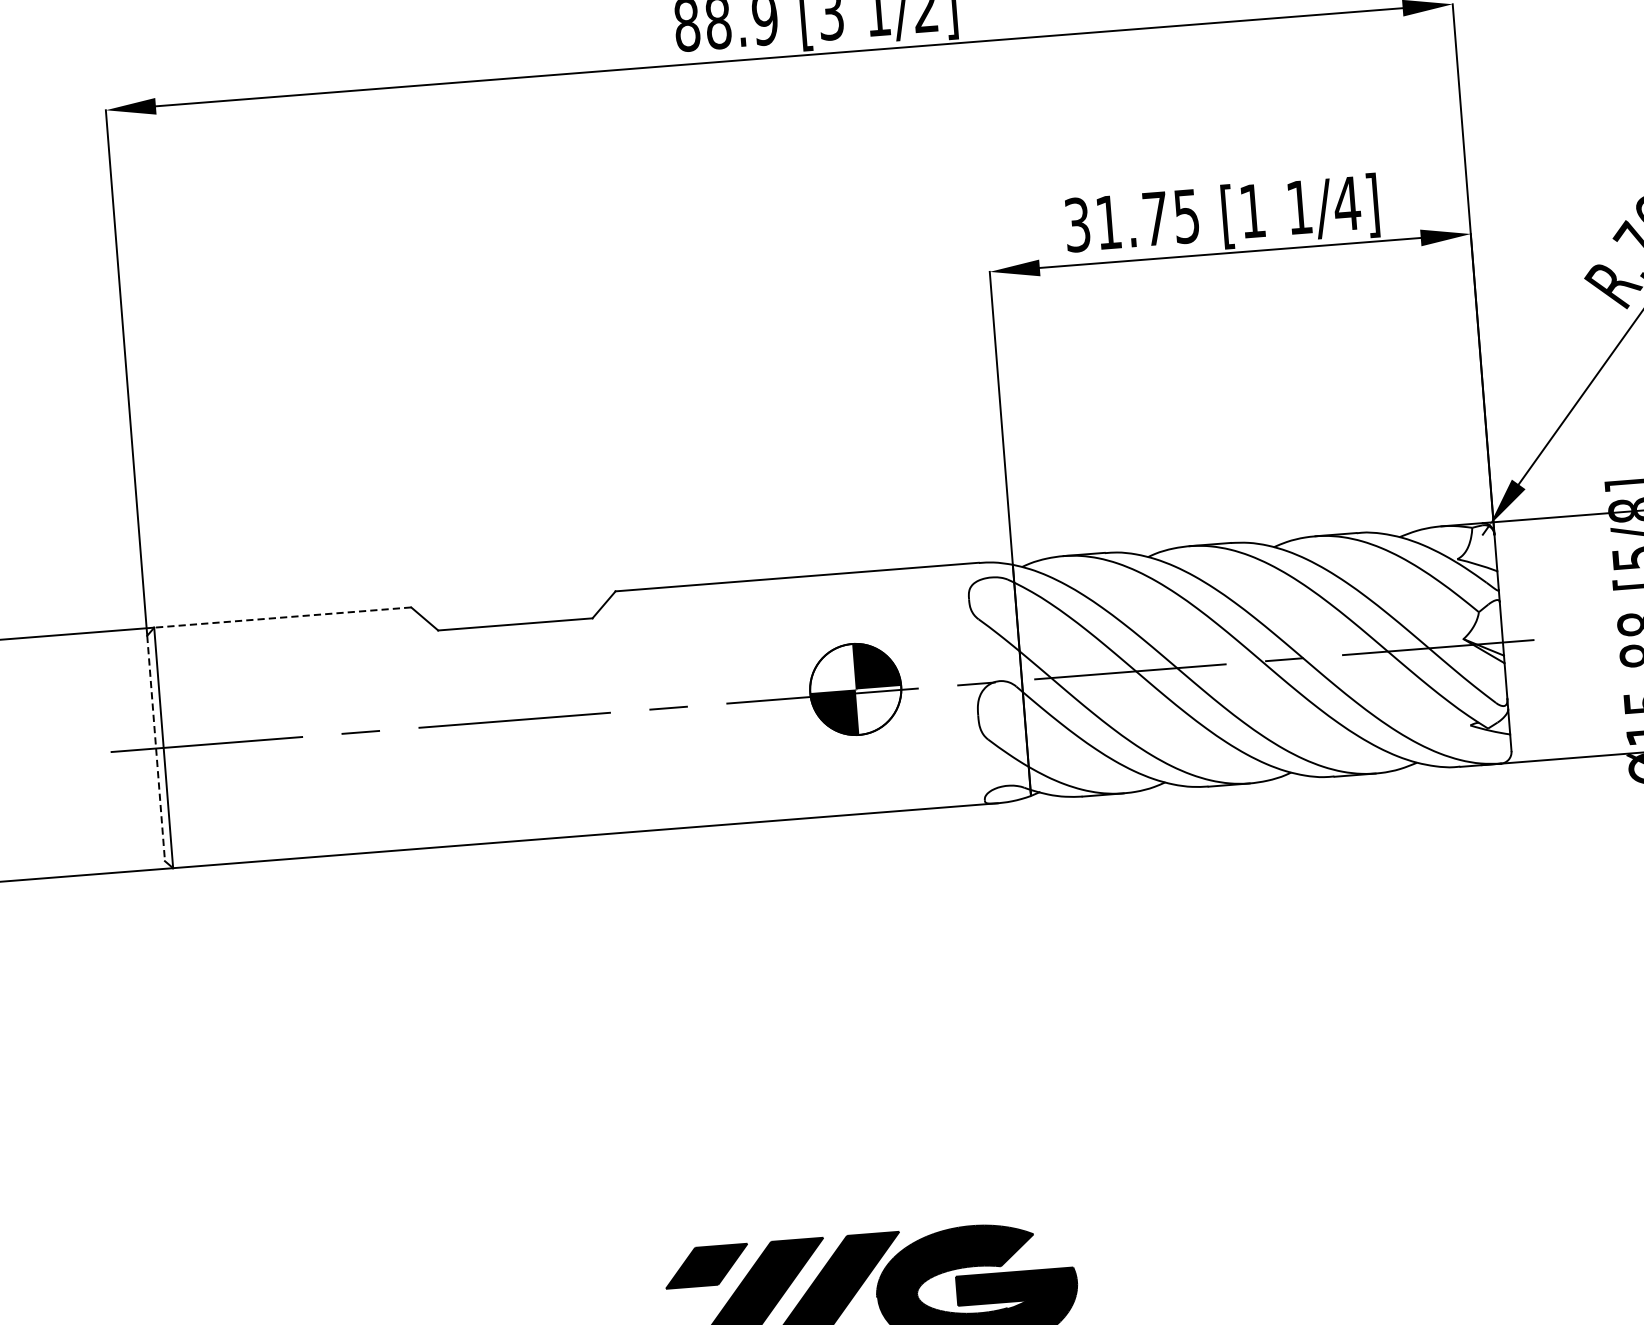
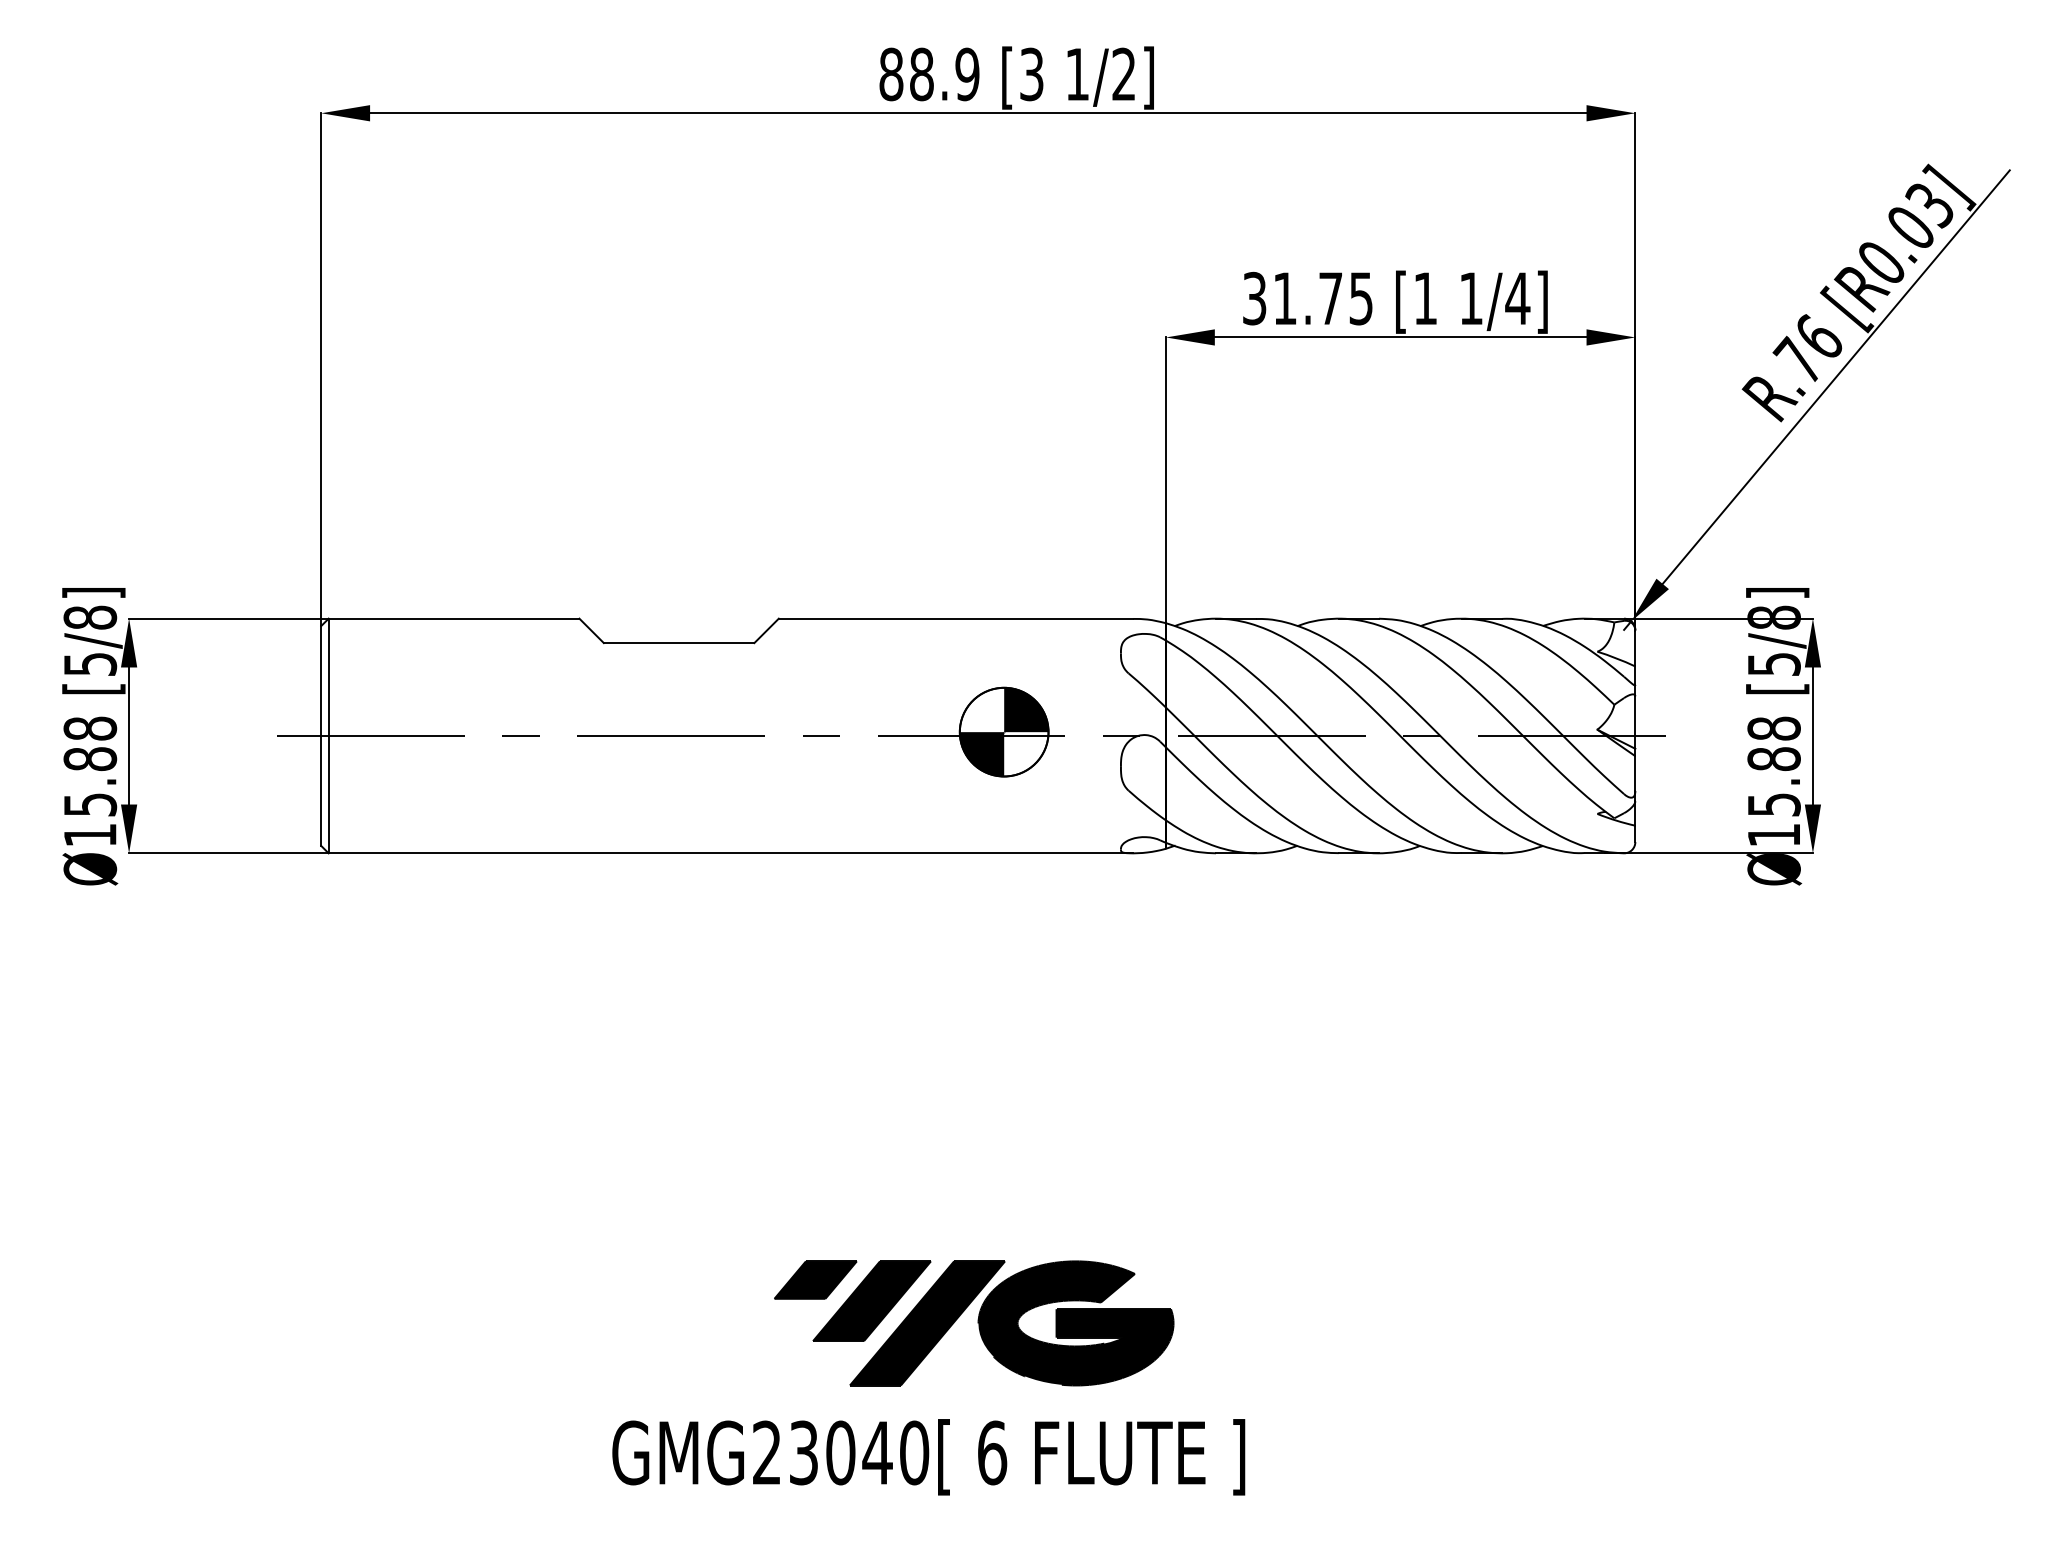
line: (282, 617) -> (453, 618), dashed -> solid
line: (156, 749) -> (321, 736), dashed -> solid

